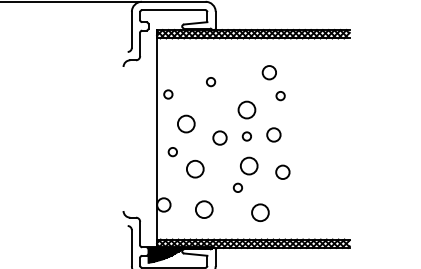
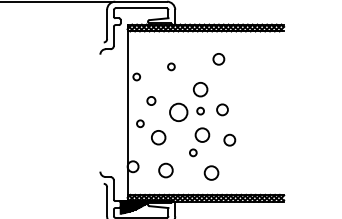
circle: (280, 96) -> (227, 78), removed
circle: (186, 123) -> (151, 100), size x0.6
circle: (219, 137) -> (178, 111), size x1.6

